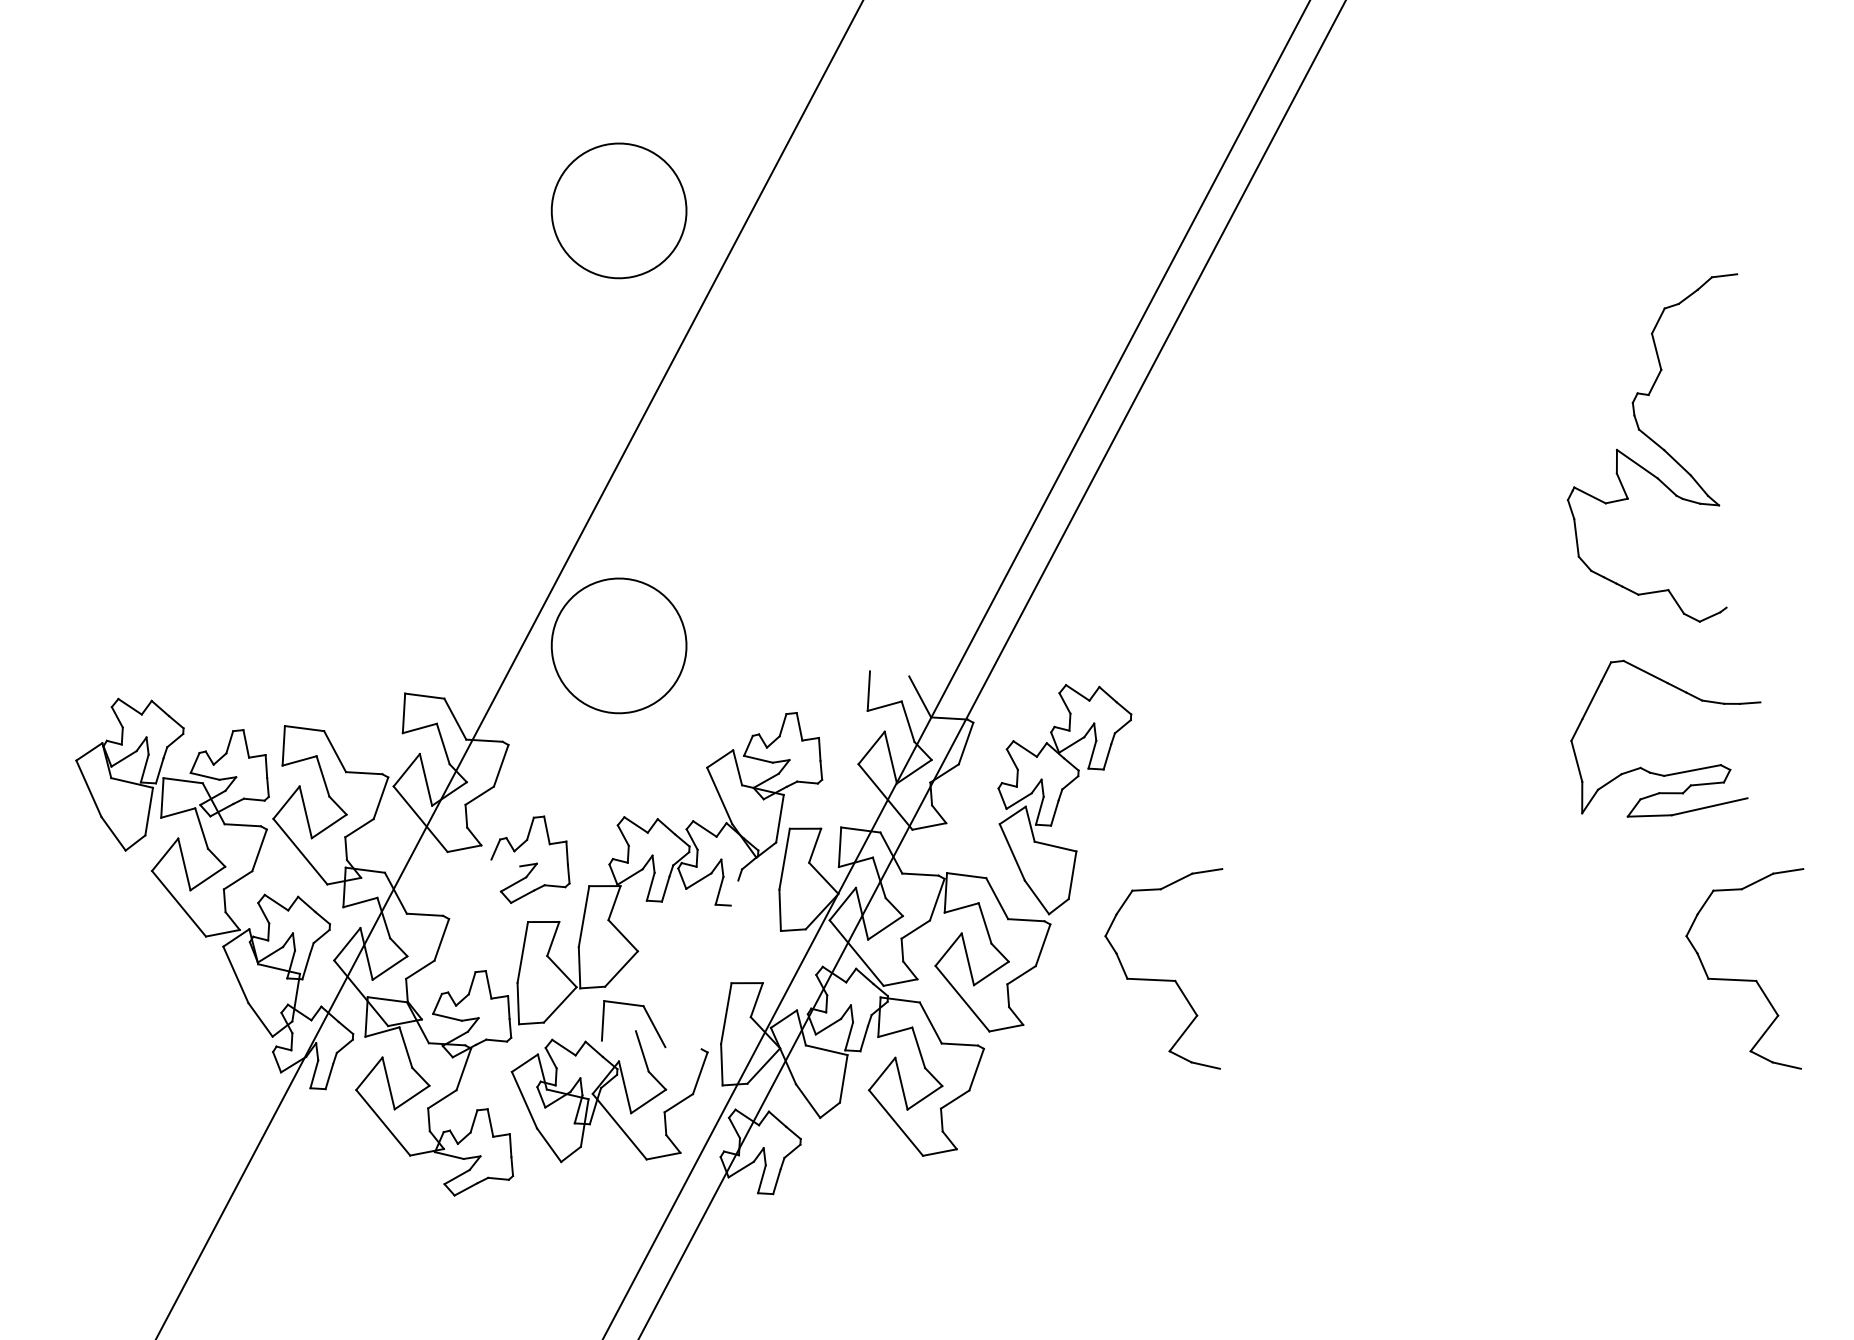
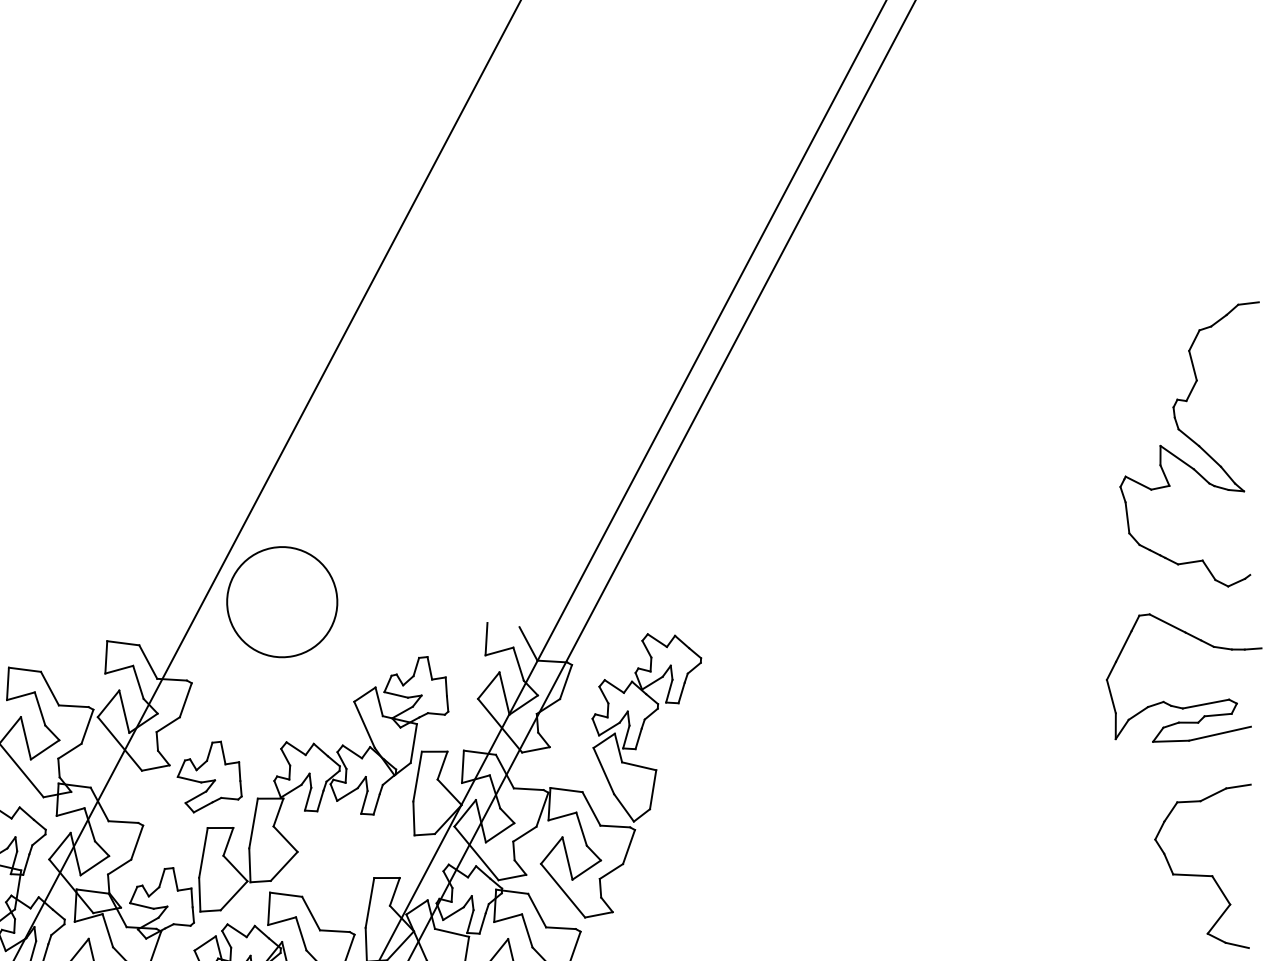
part: (618, 210) -> (281, 246), removed
part: (1652, 447) -> (1189, 443), moved
part: (1670, 773) -> (1187, 706), moved
line: (505, 862) -> (189, 779), added
line: (734, 892) -> (376, 803), added
part: (1163, 979) -> (727, 875), removed
line: (618, 1035) -> (281, 920), added
line: (683, 1048) -> (334, 931), added

